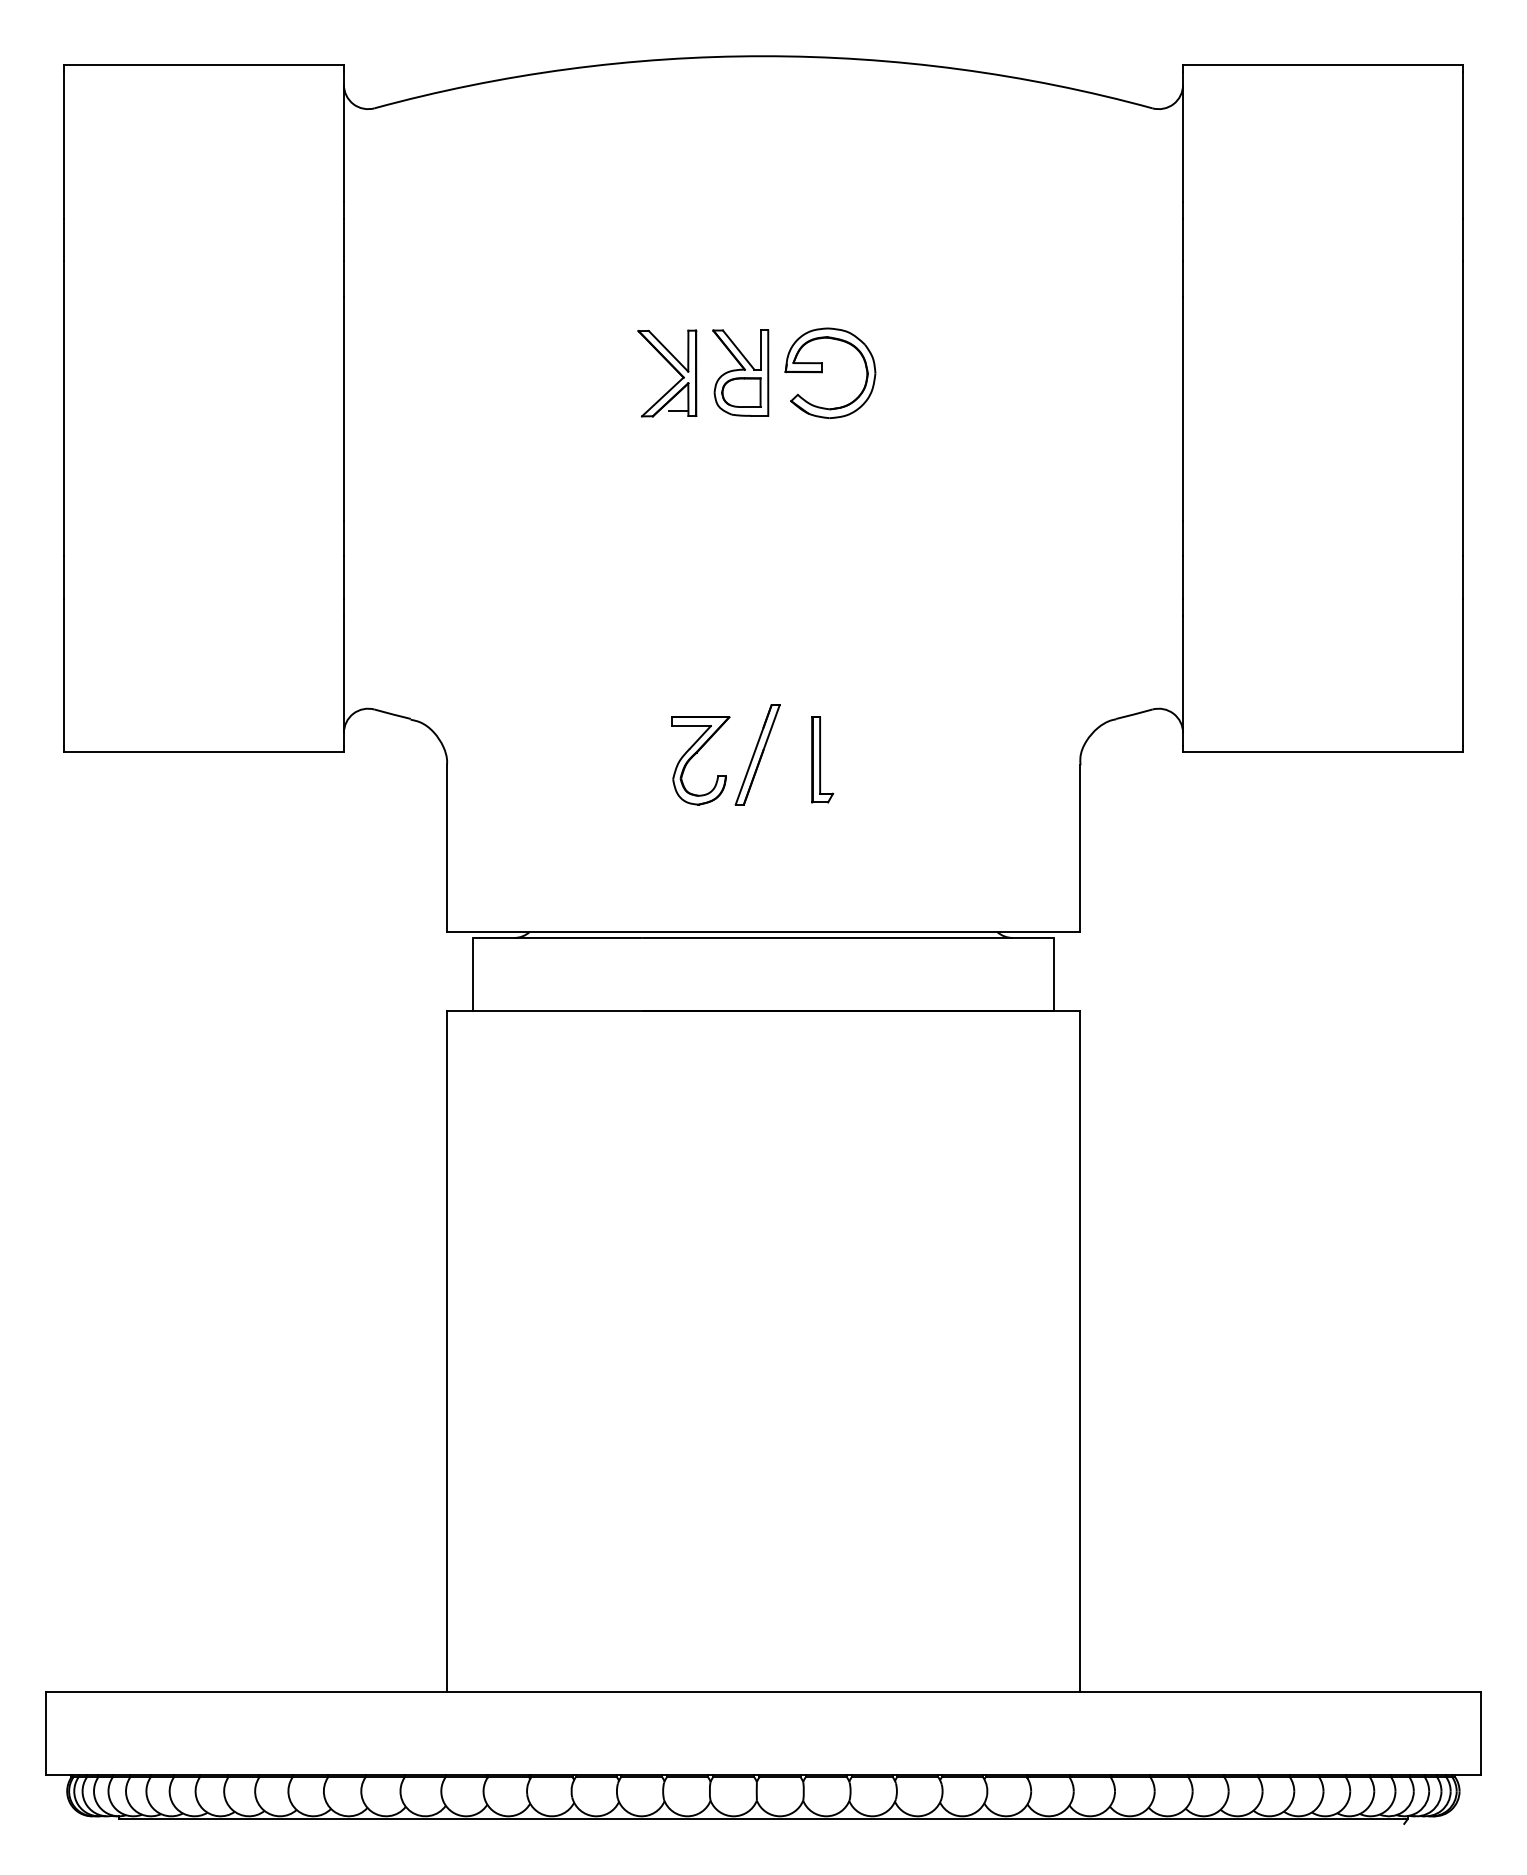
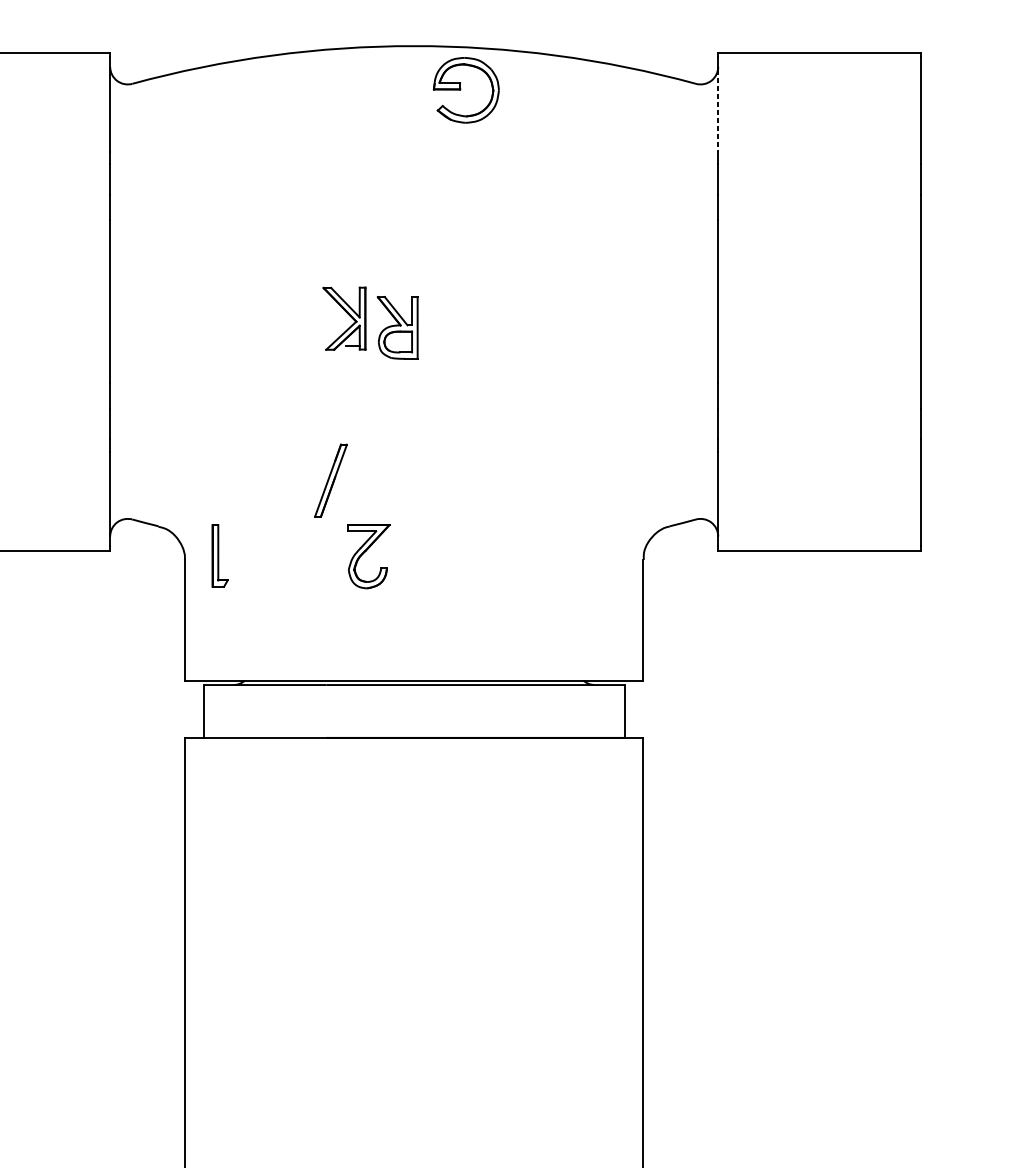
line: (1183, 146) -> (718, 111), solid -> dashed
part: (672, 367) -> (348, 314), moved
part: (740, 372) -> (397, 327), moved
part: (822, 373) -> (460, 90), moved
part: (757, 754) -> (330, 480), moved
part: (822, 759) -> (220, 555), moved

